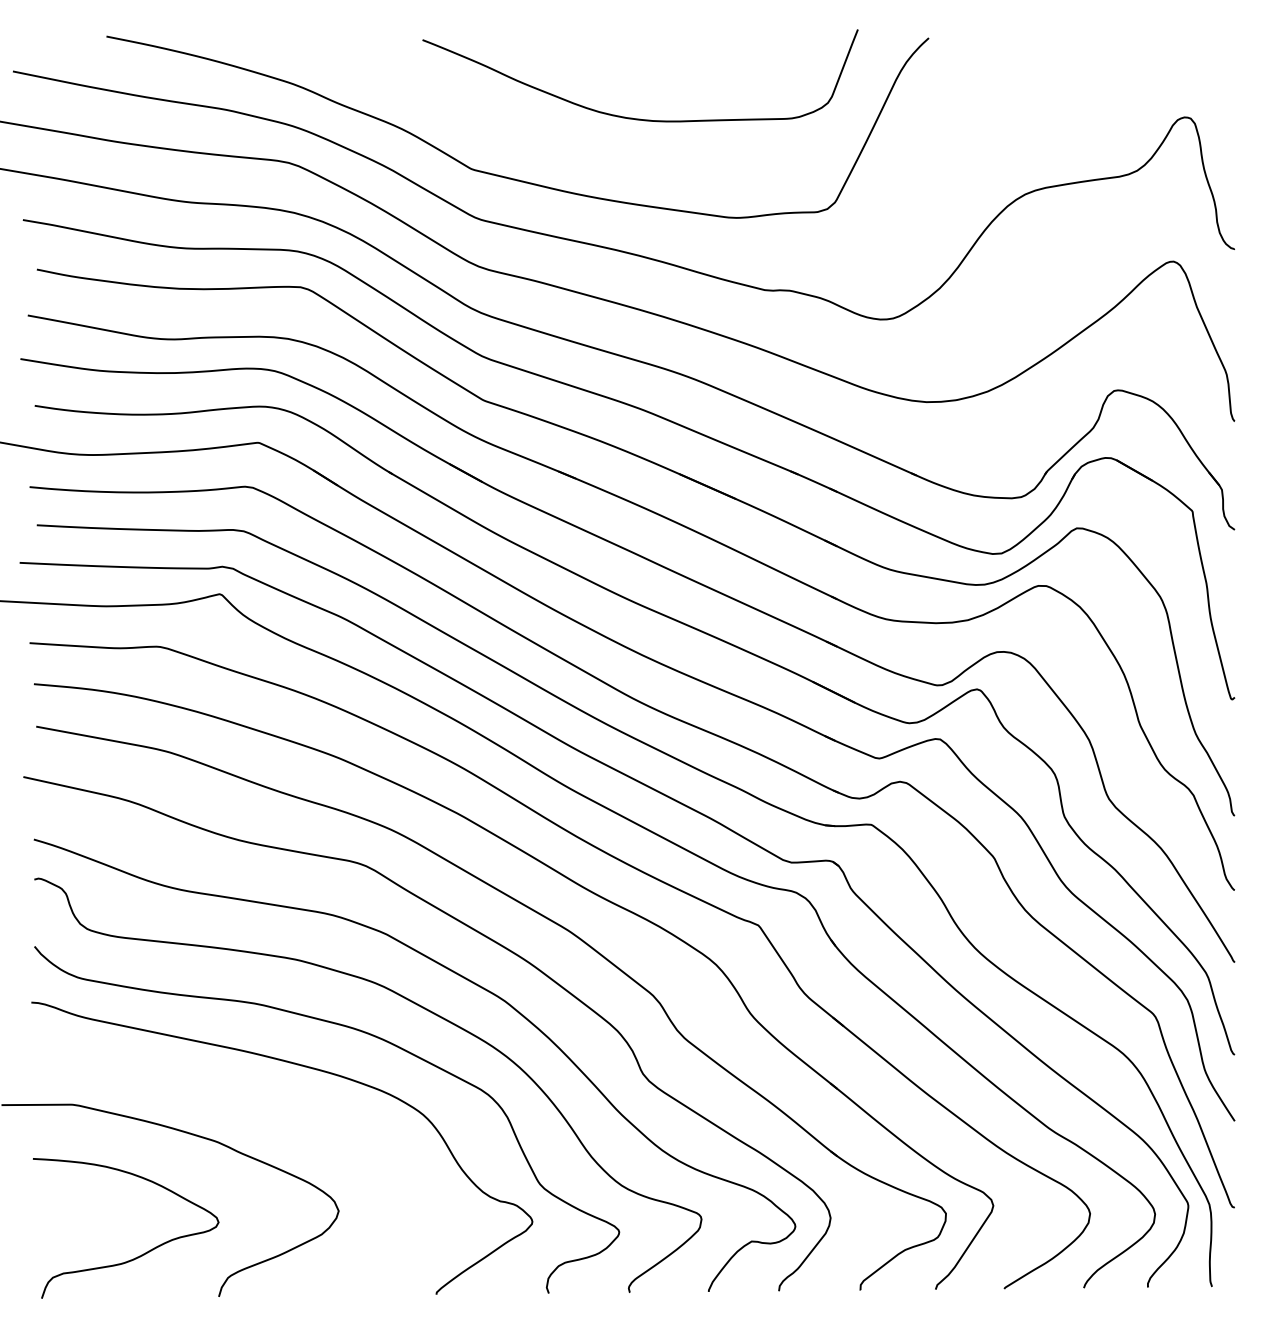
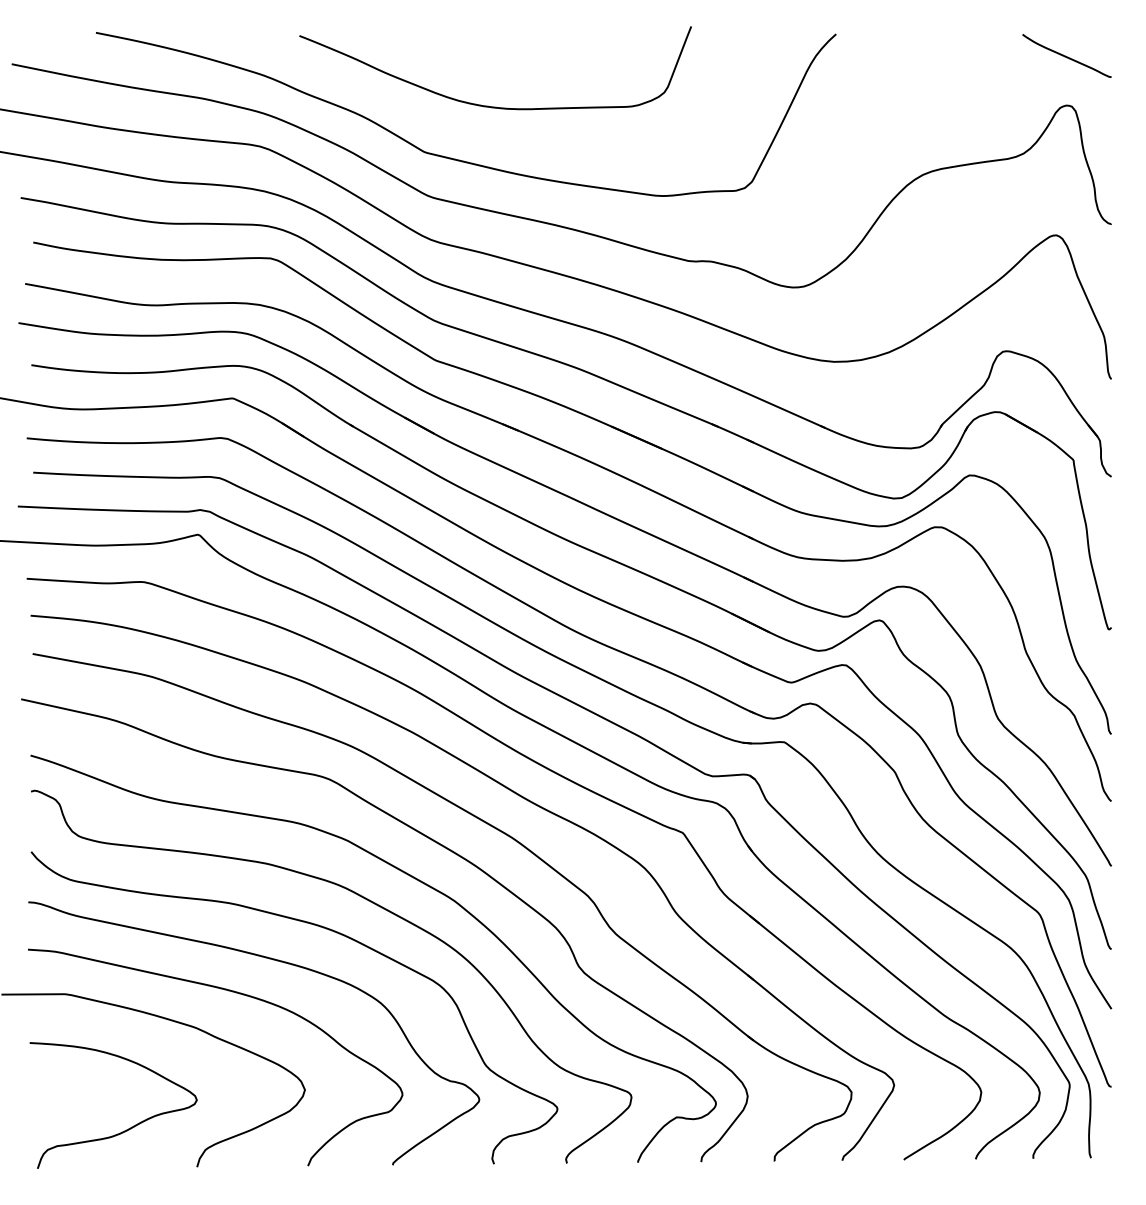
curve: (1183, 61) -> (1065, 55), added
curve: (632, 117) -> (488, 105), moved
curve: (258, 1102) -> (232, 992), added

